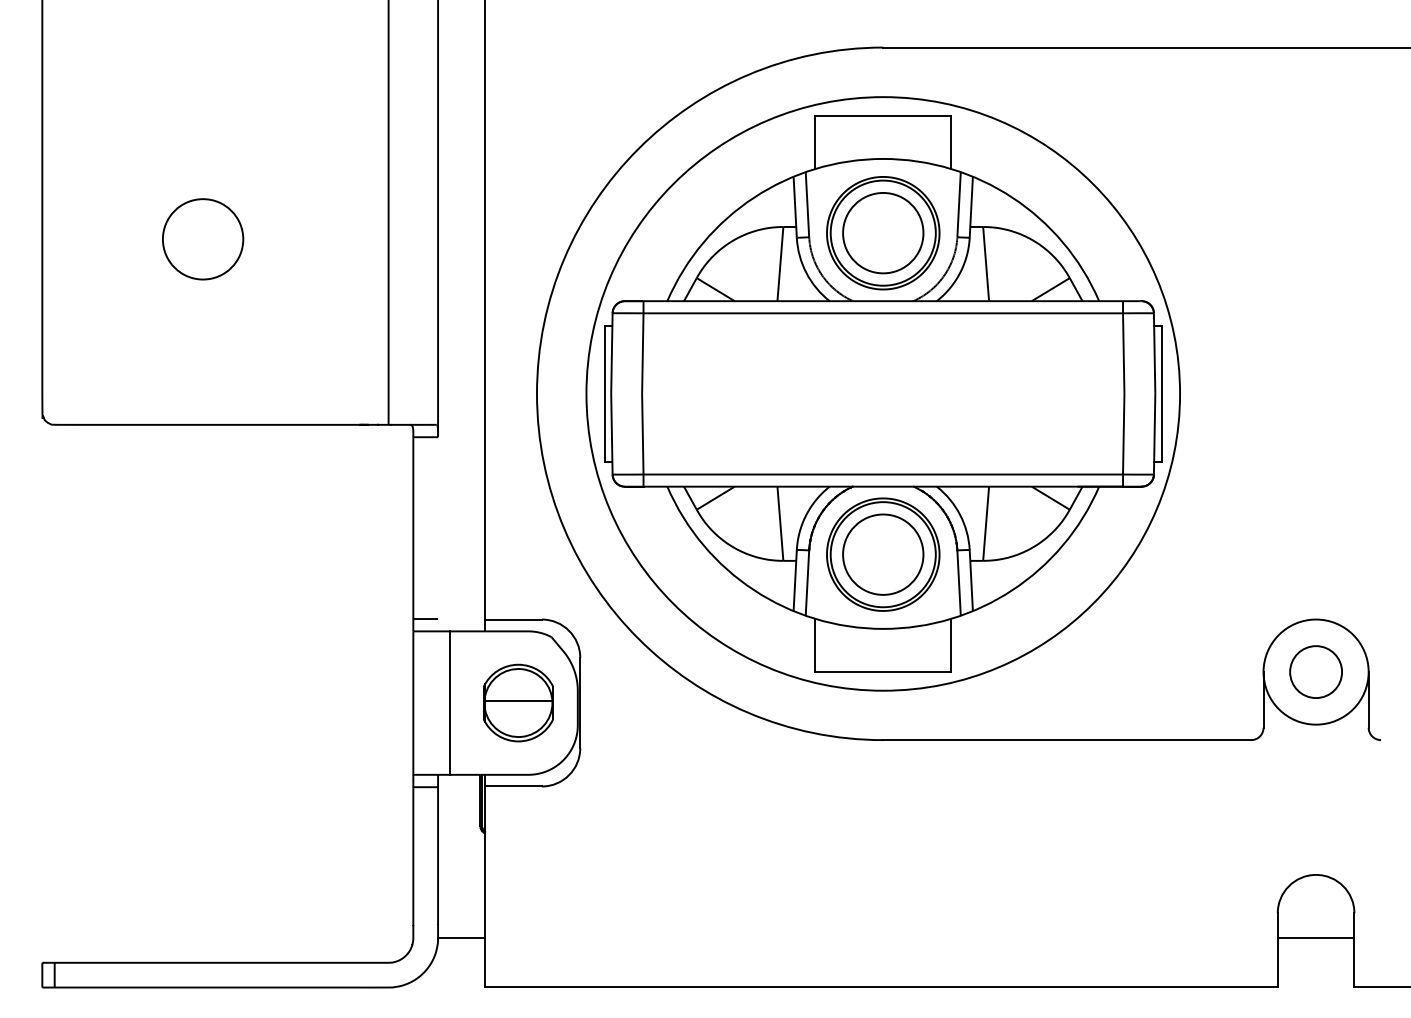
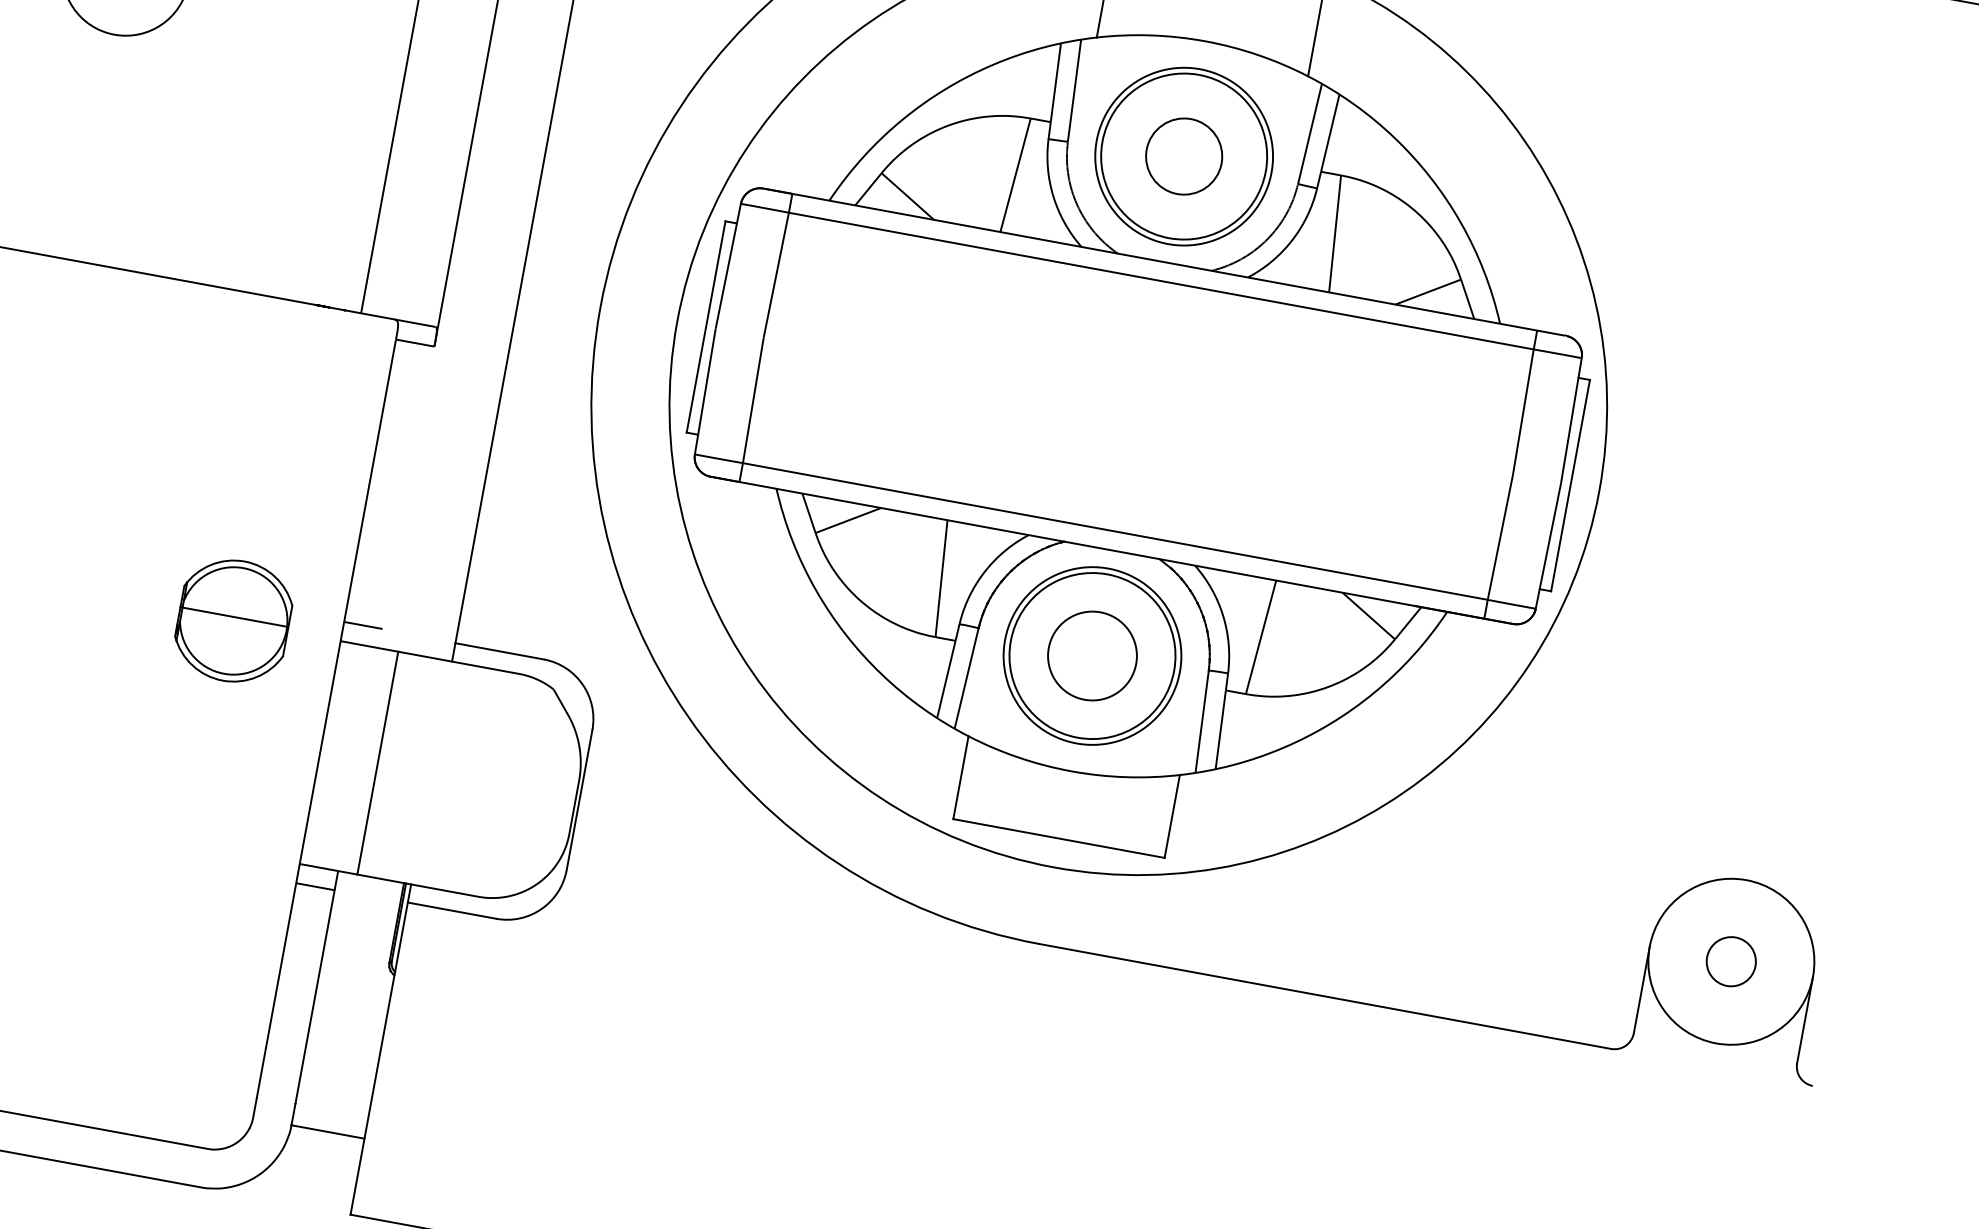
circle: (883, 232) -> (1184, 155), size x0.6
circle: (883, 554) -> (1092, 655), size x0.7
circle: (1315, 671) -> (1730, 960), size x0.6
part: (518, 702) -> (233, 620), moved

